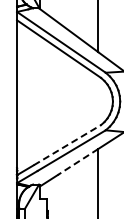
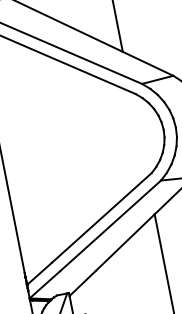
line: (67, 144) -> (101, 216), dashed -> solid
line: (77, 162) -> (124, 243), dashed -> solid

